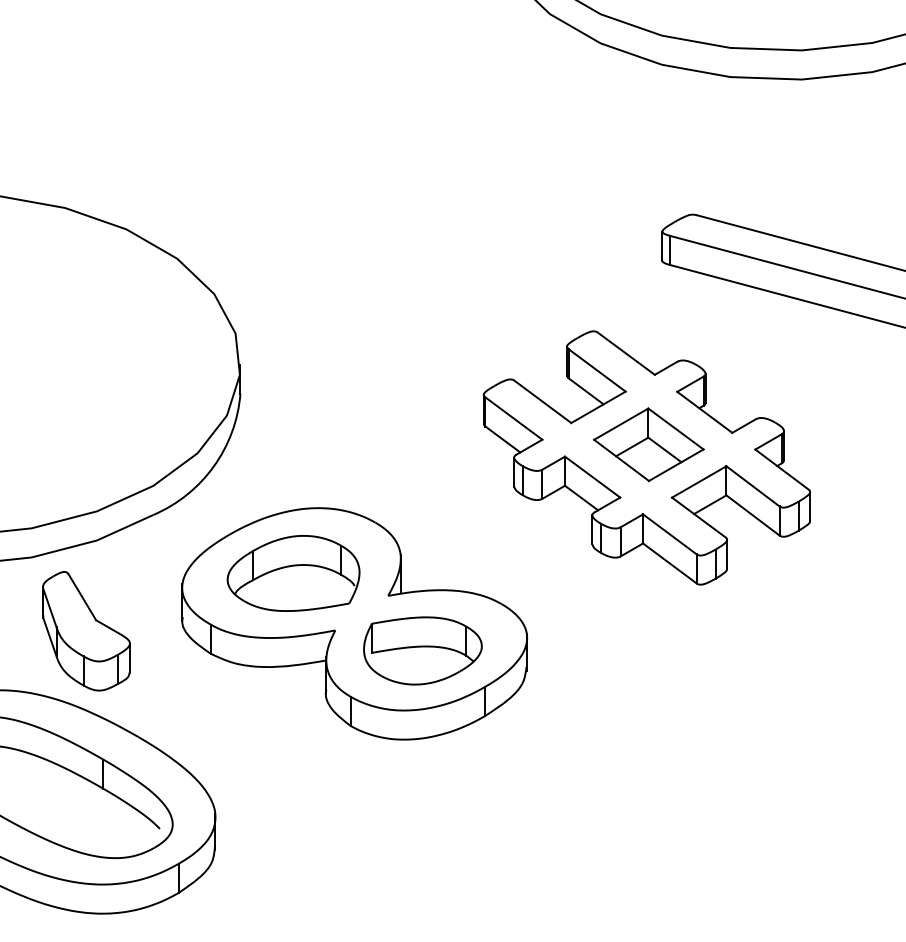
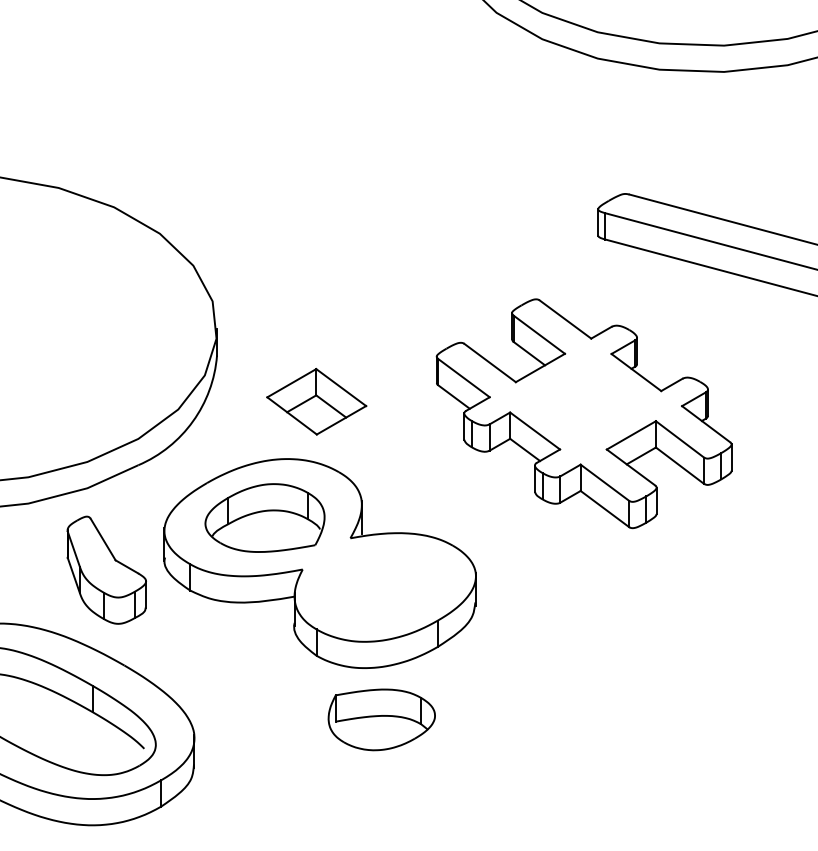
part: (648, 444) -> (316, 401), moved
part: (86, 631) -> (106, 570), moved
part: (422, 650) -> (381, 719), moved

